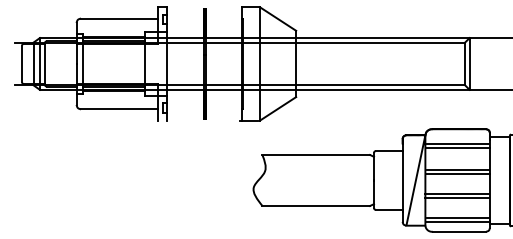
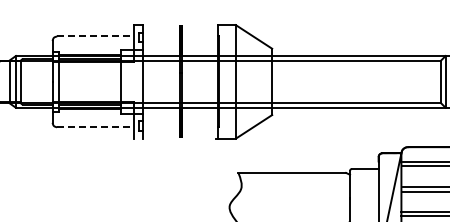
line: (119, 18) -> (95, 36), solid -> dashed
line: (119, 109) -> (95, 127), solid -> dashed

